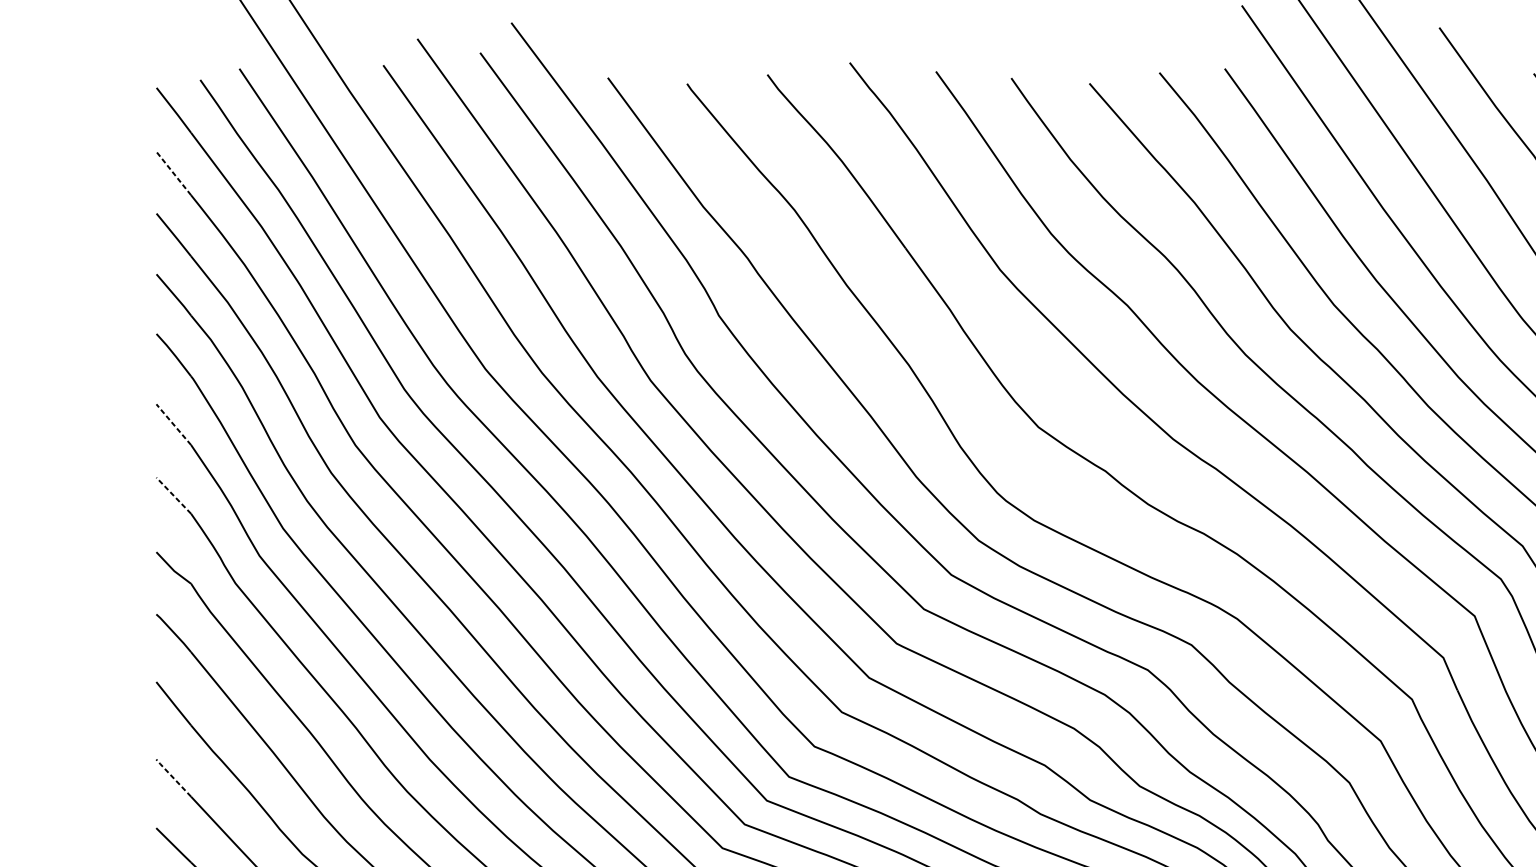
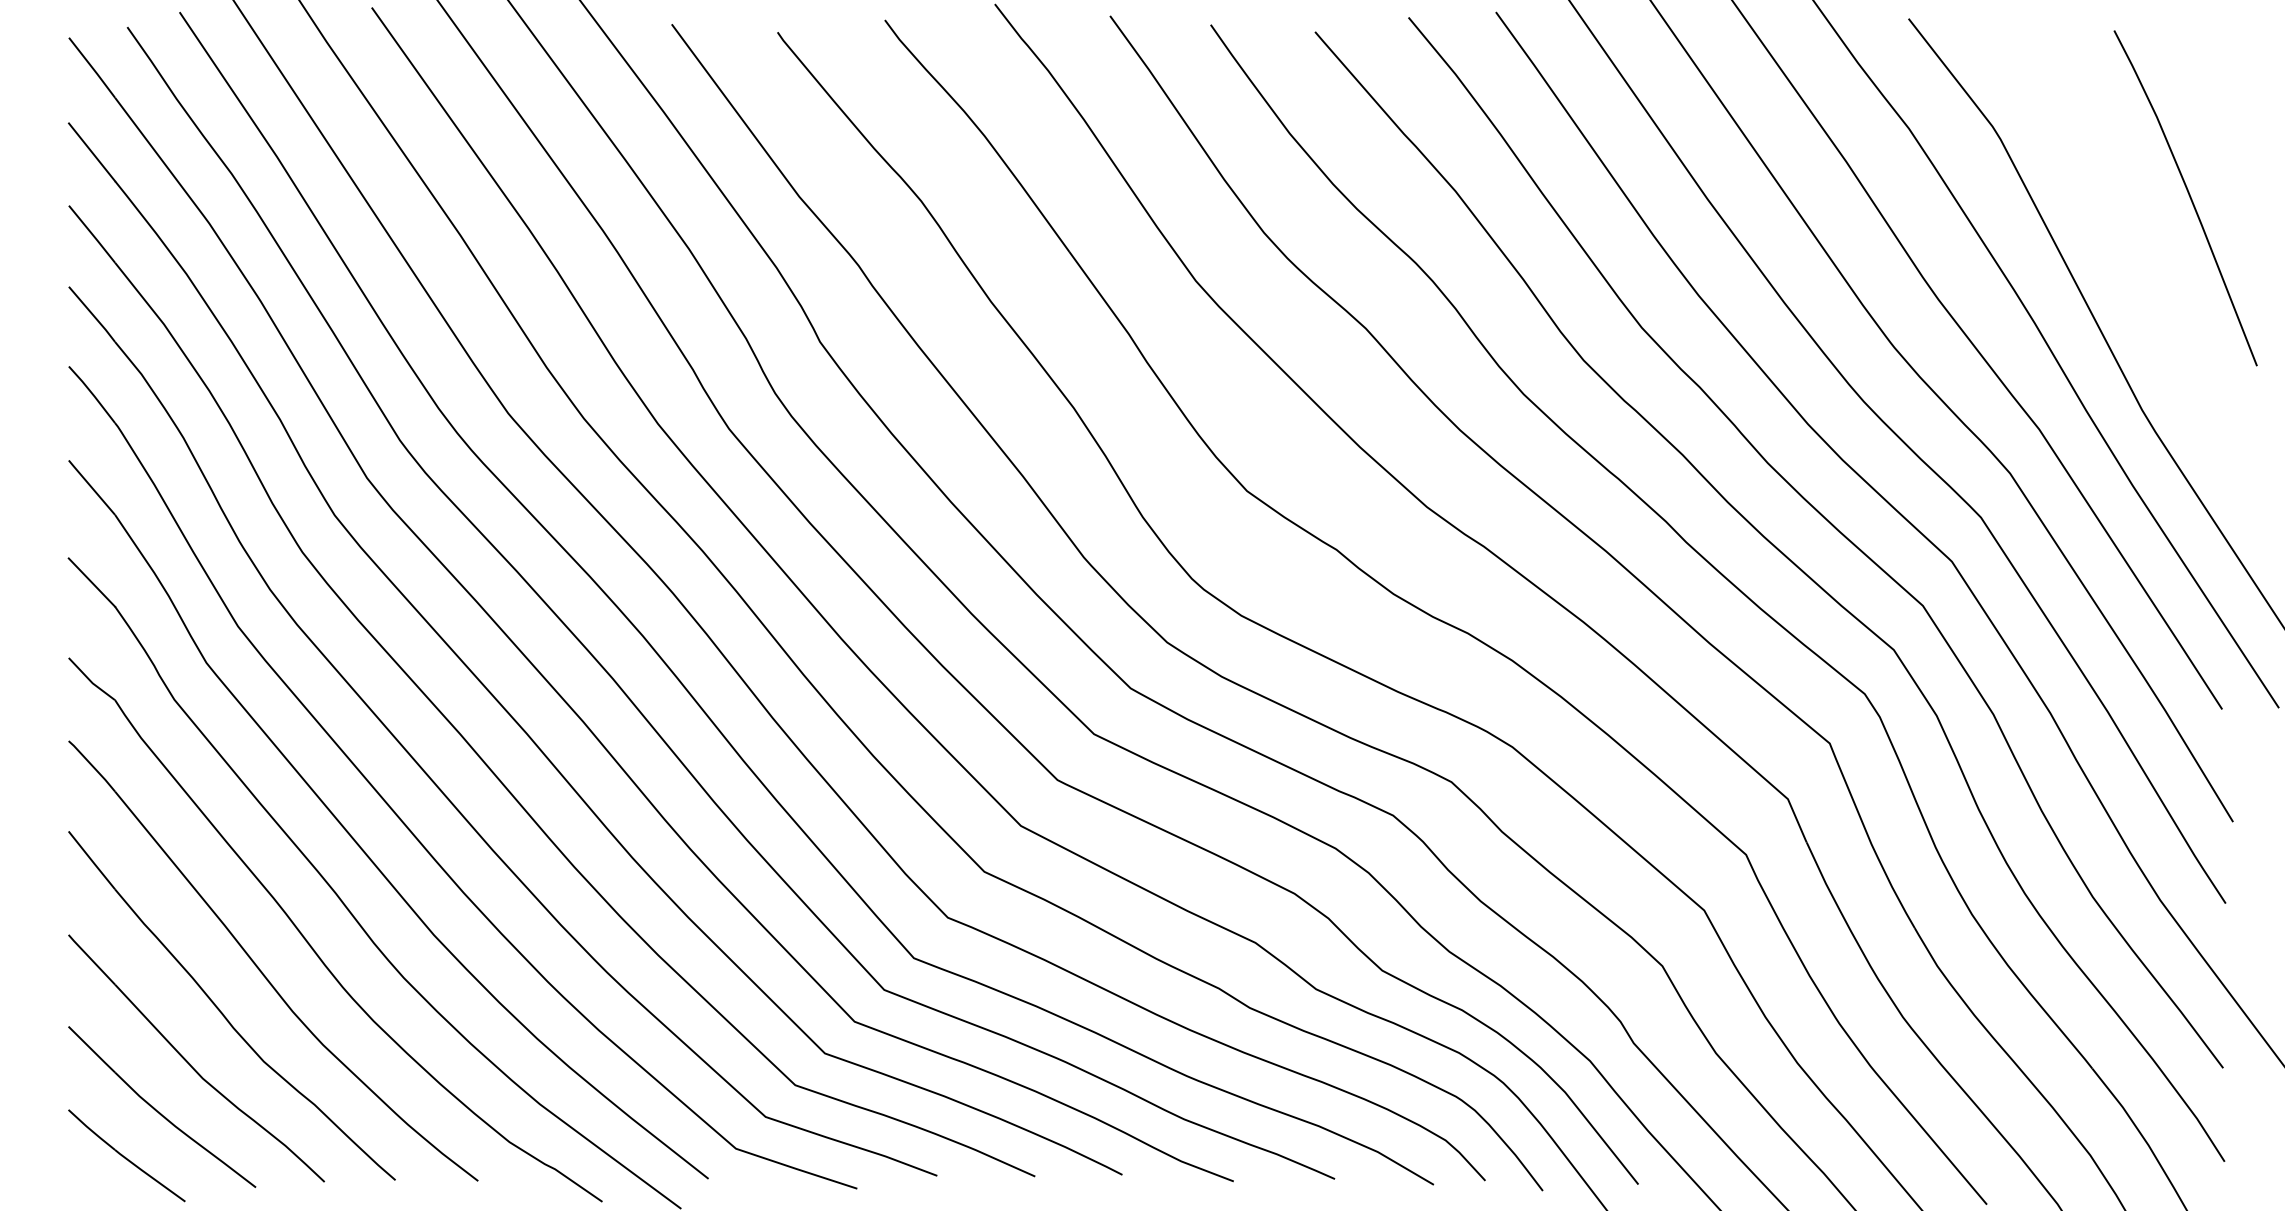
line: (174, 173) -> (92, 152), dashed -> solid
line: (173, 423) -> (91, 486), dashed -> solid
line: (173, 495) -> (91, 582), dashed -> solid
line: (173, 777) -> (91, 959), dashed -> solid

